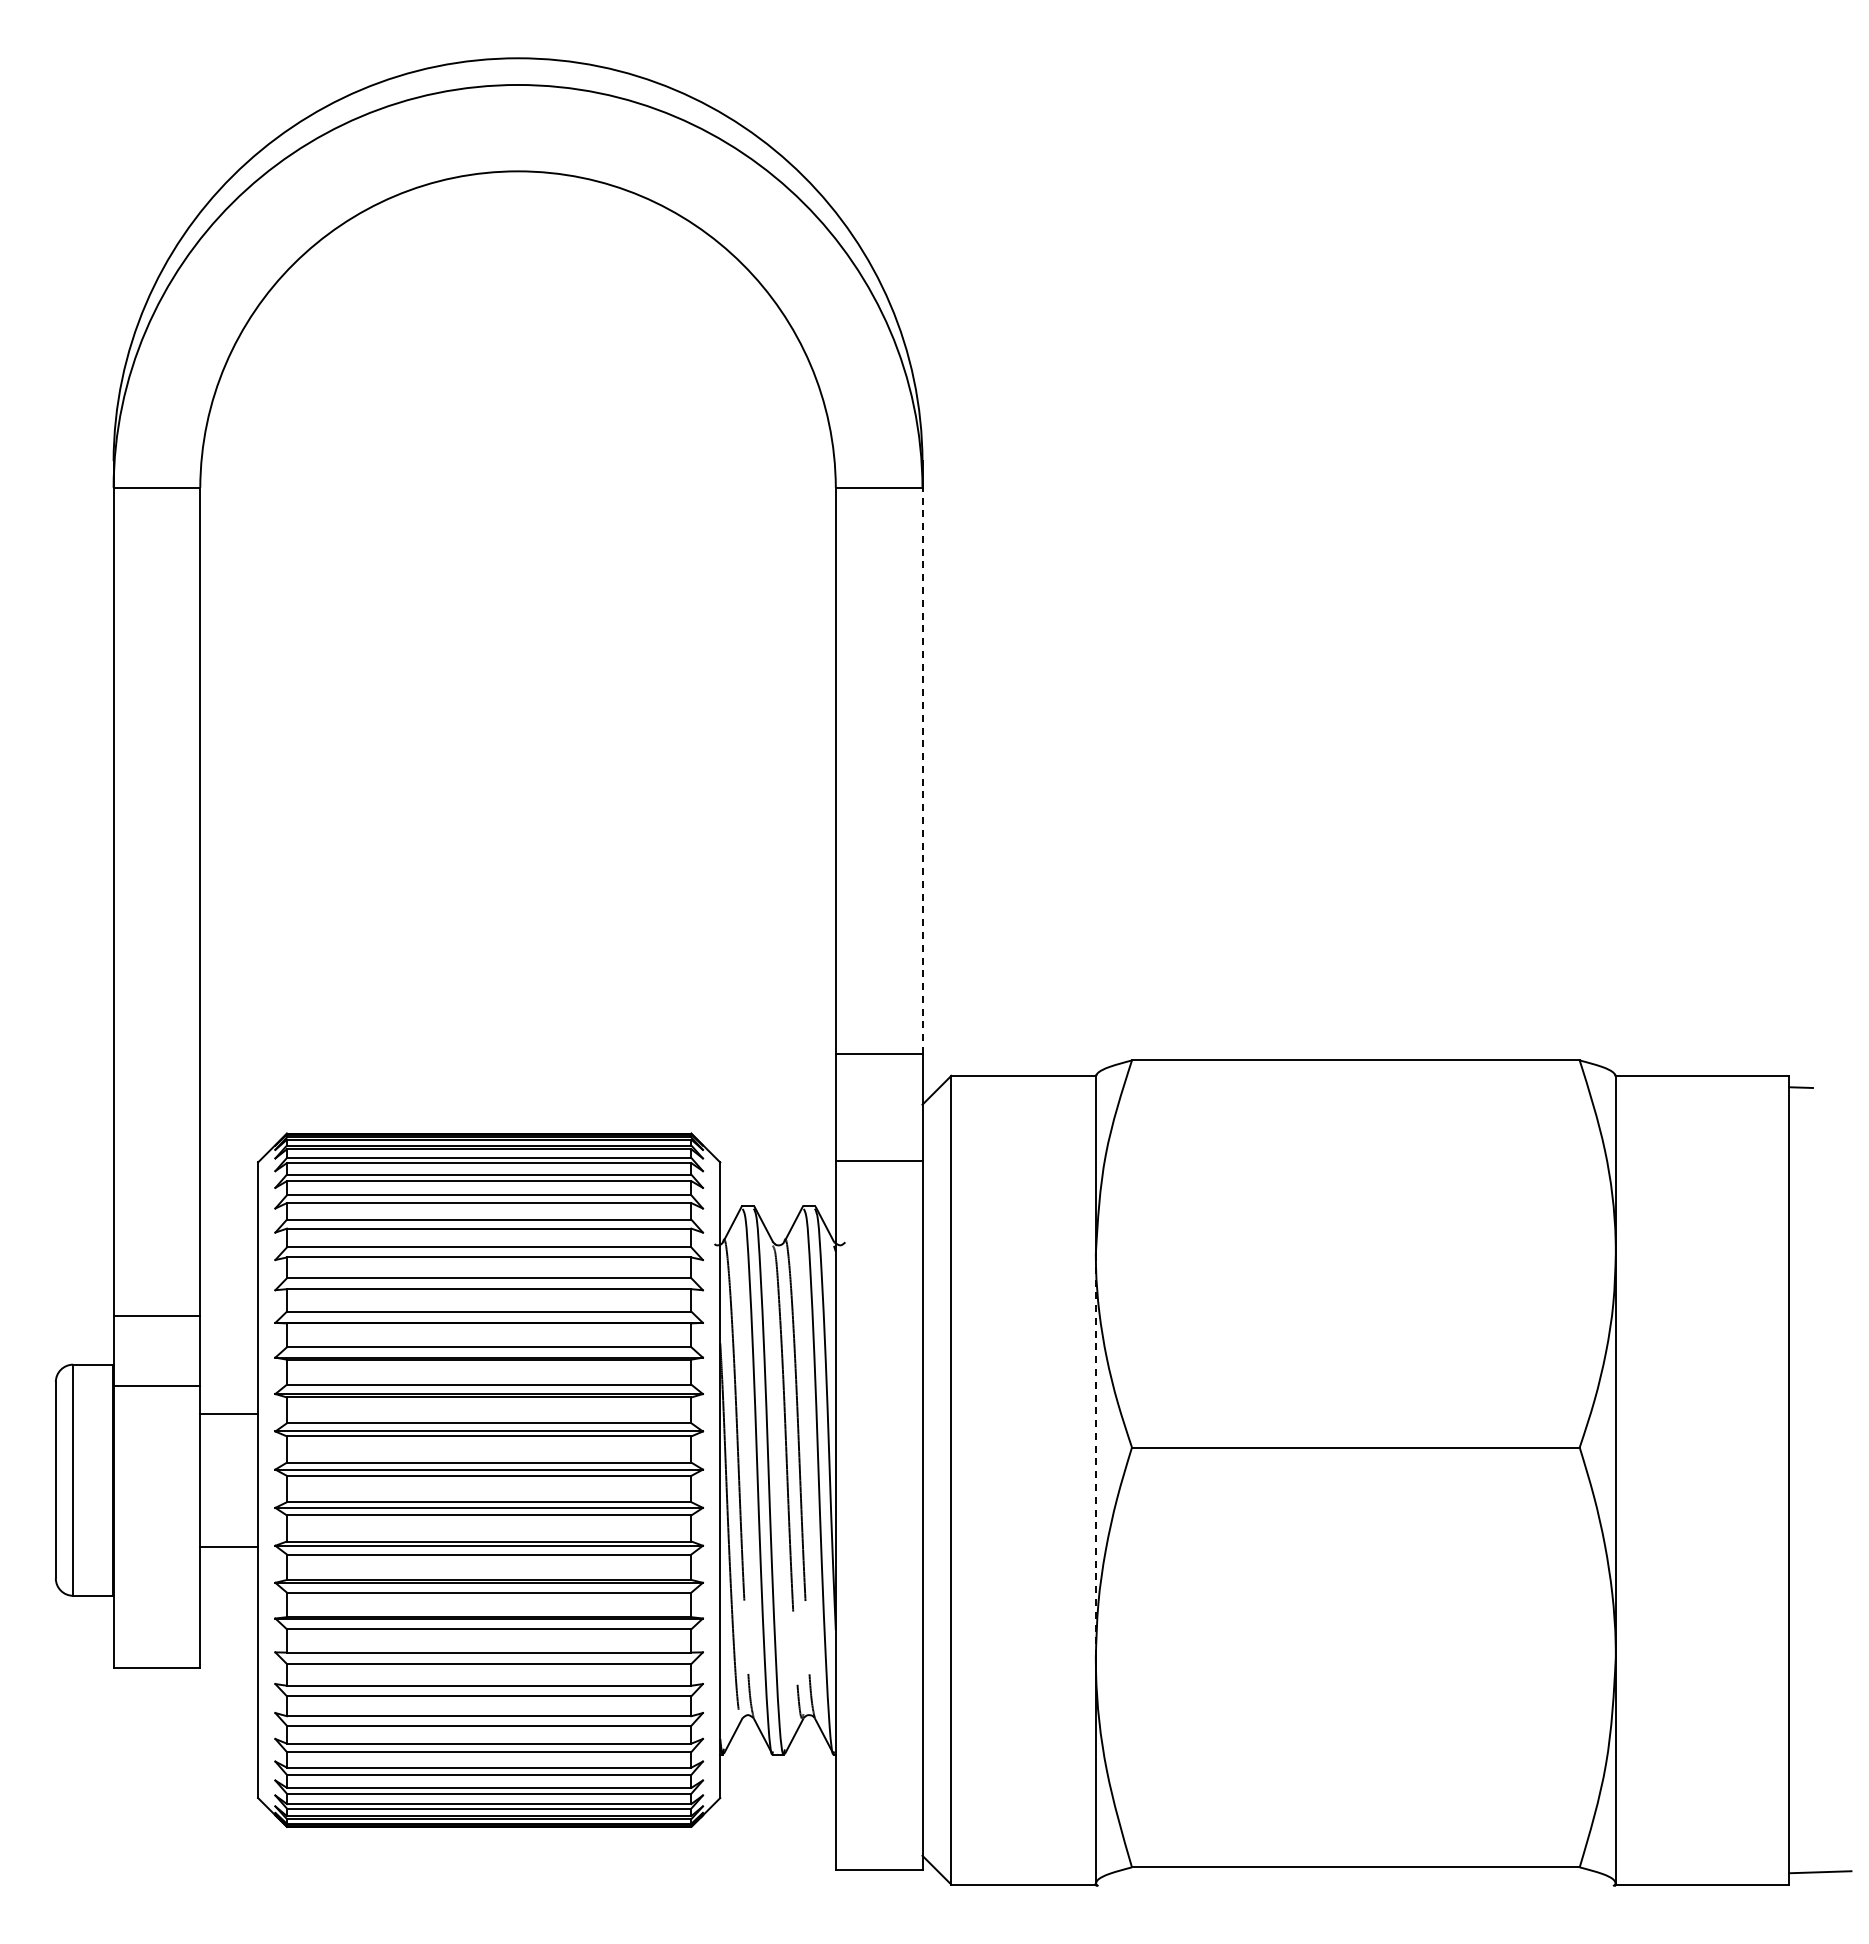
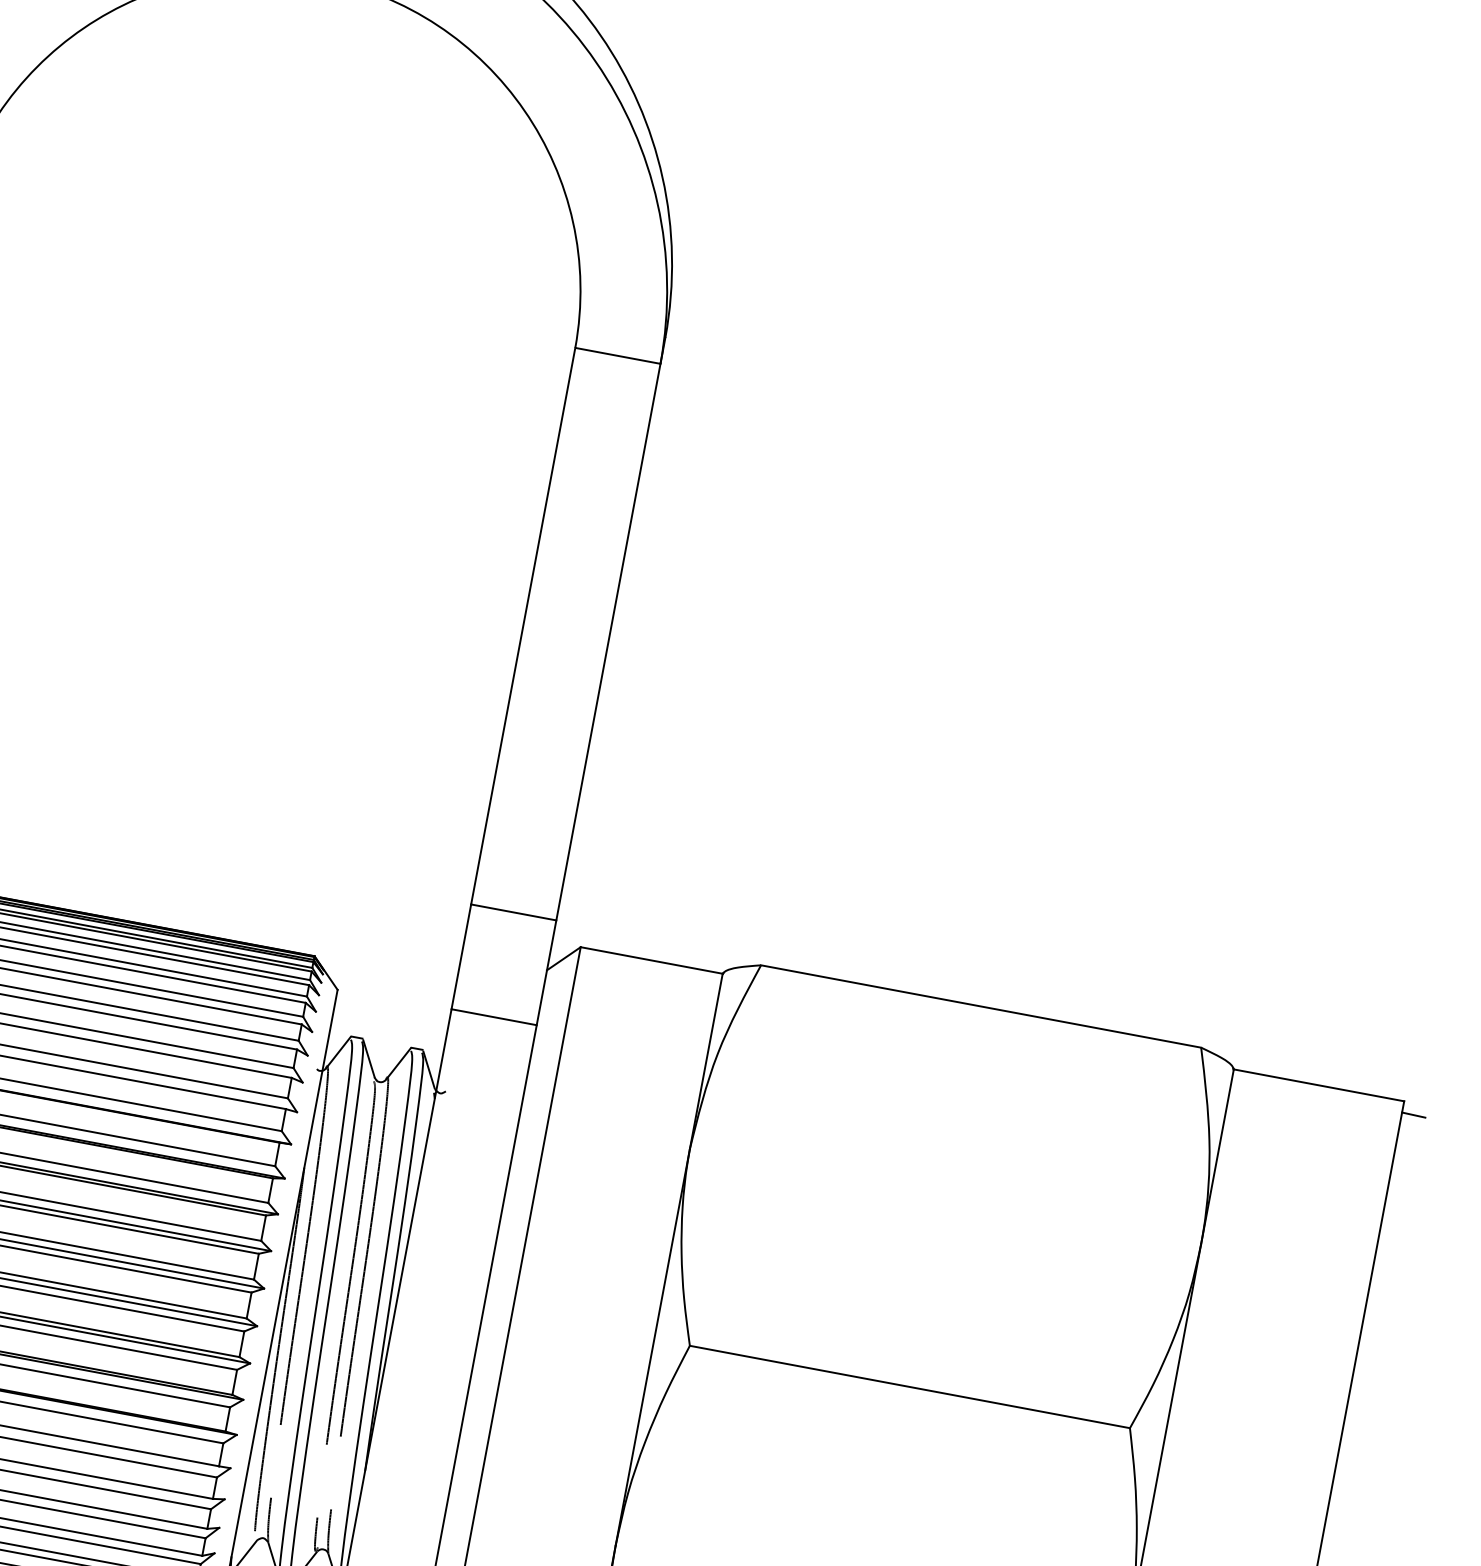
line: (922, 770) -> (608, 641), dashed -> solid
line: (1095, 1455) -> (652, 1346), dashed -> solid

